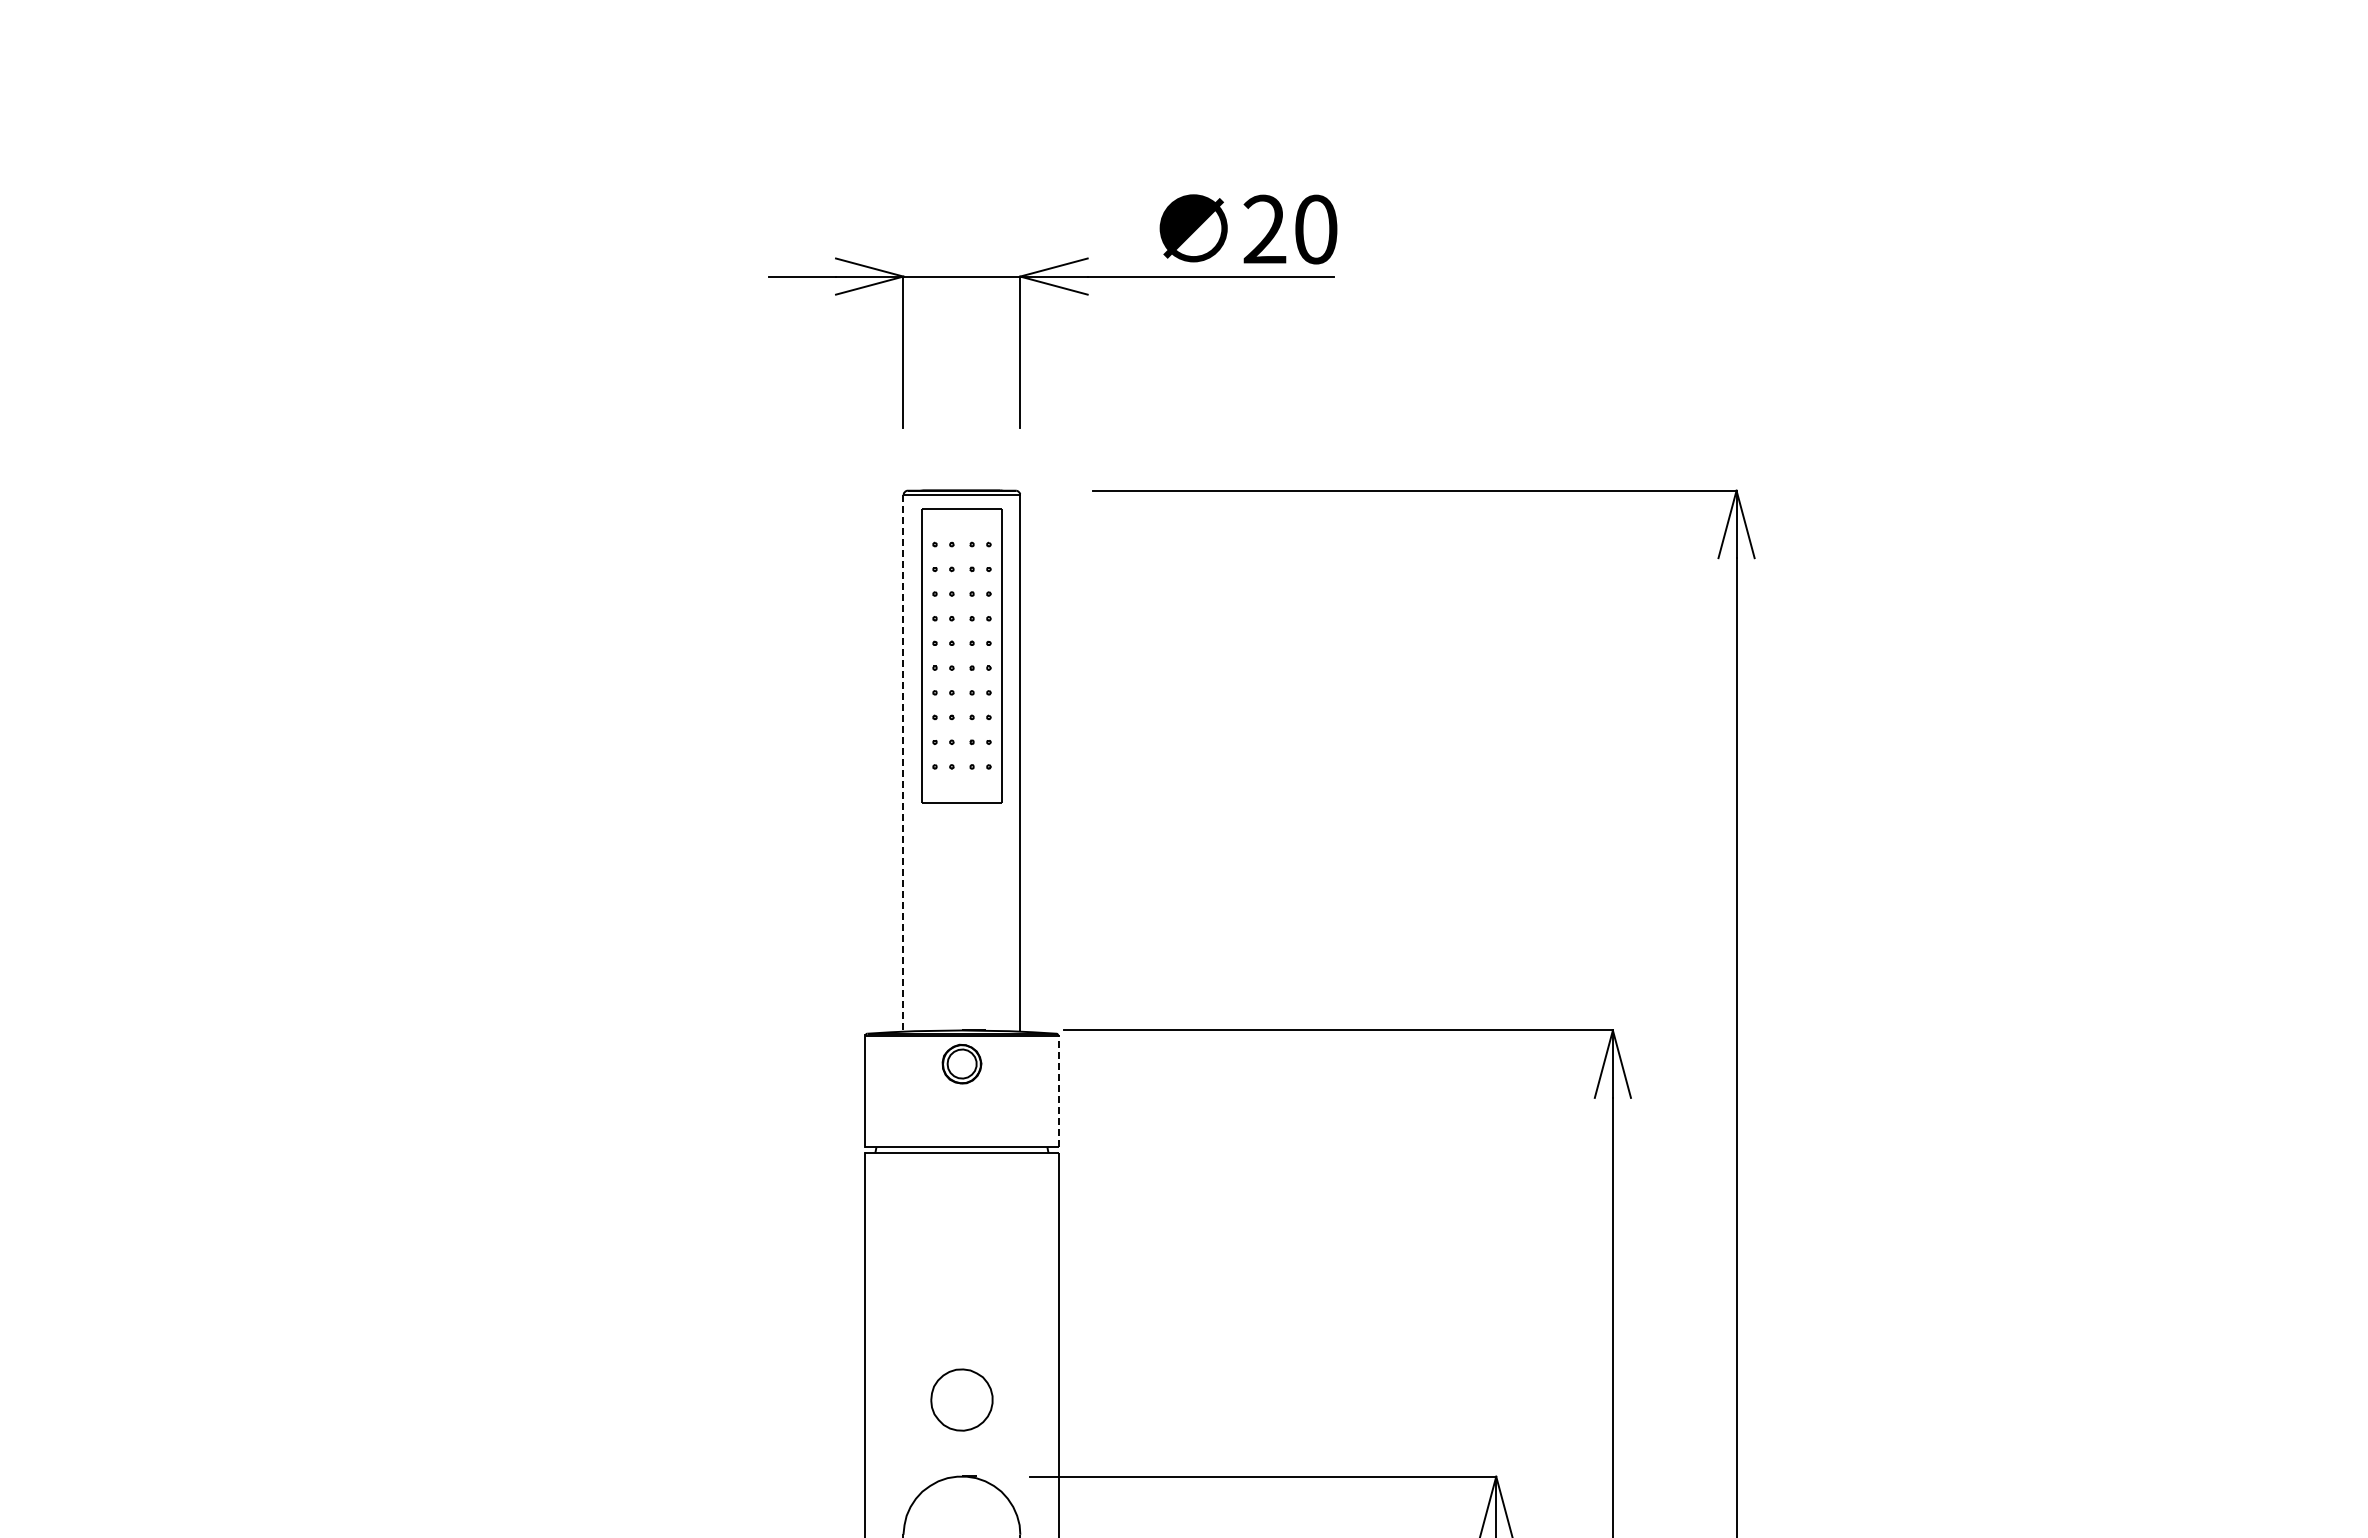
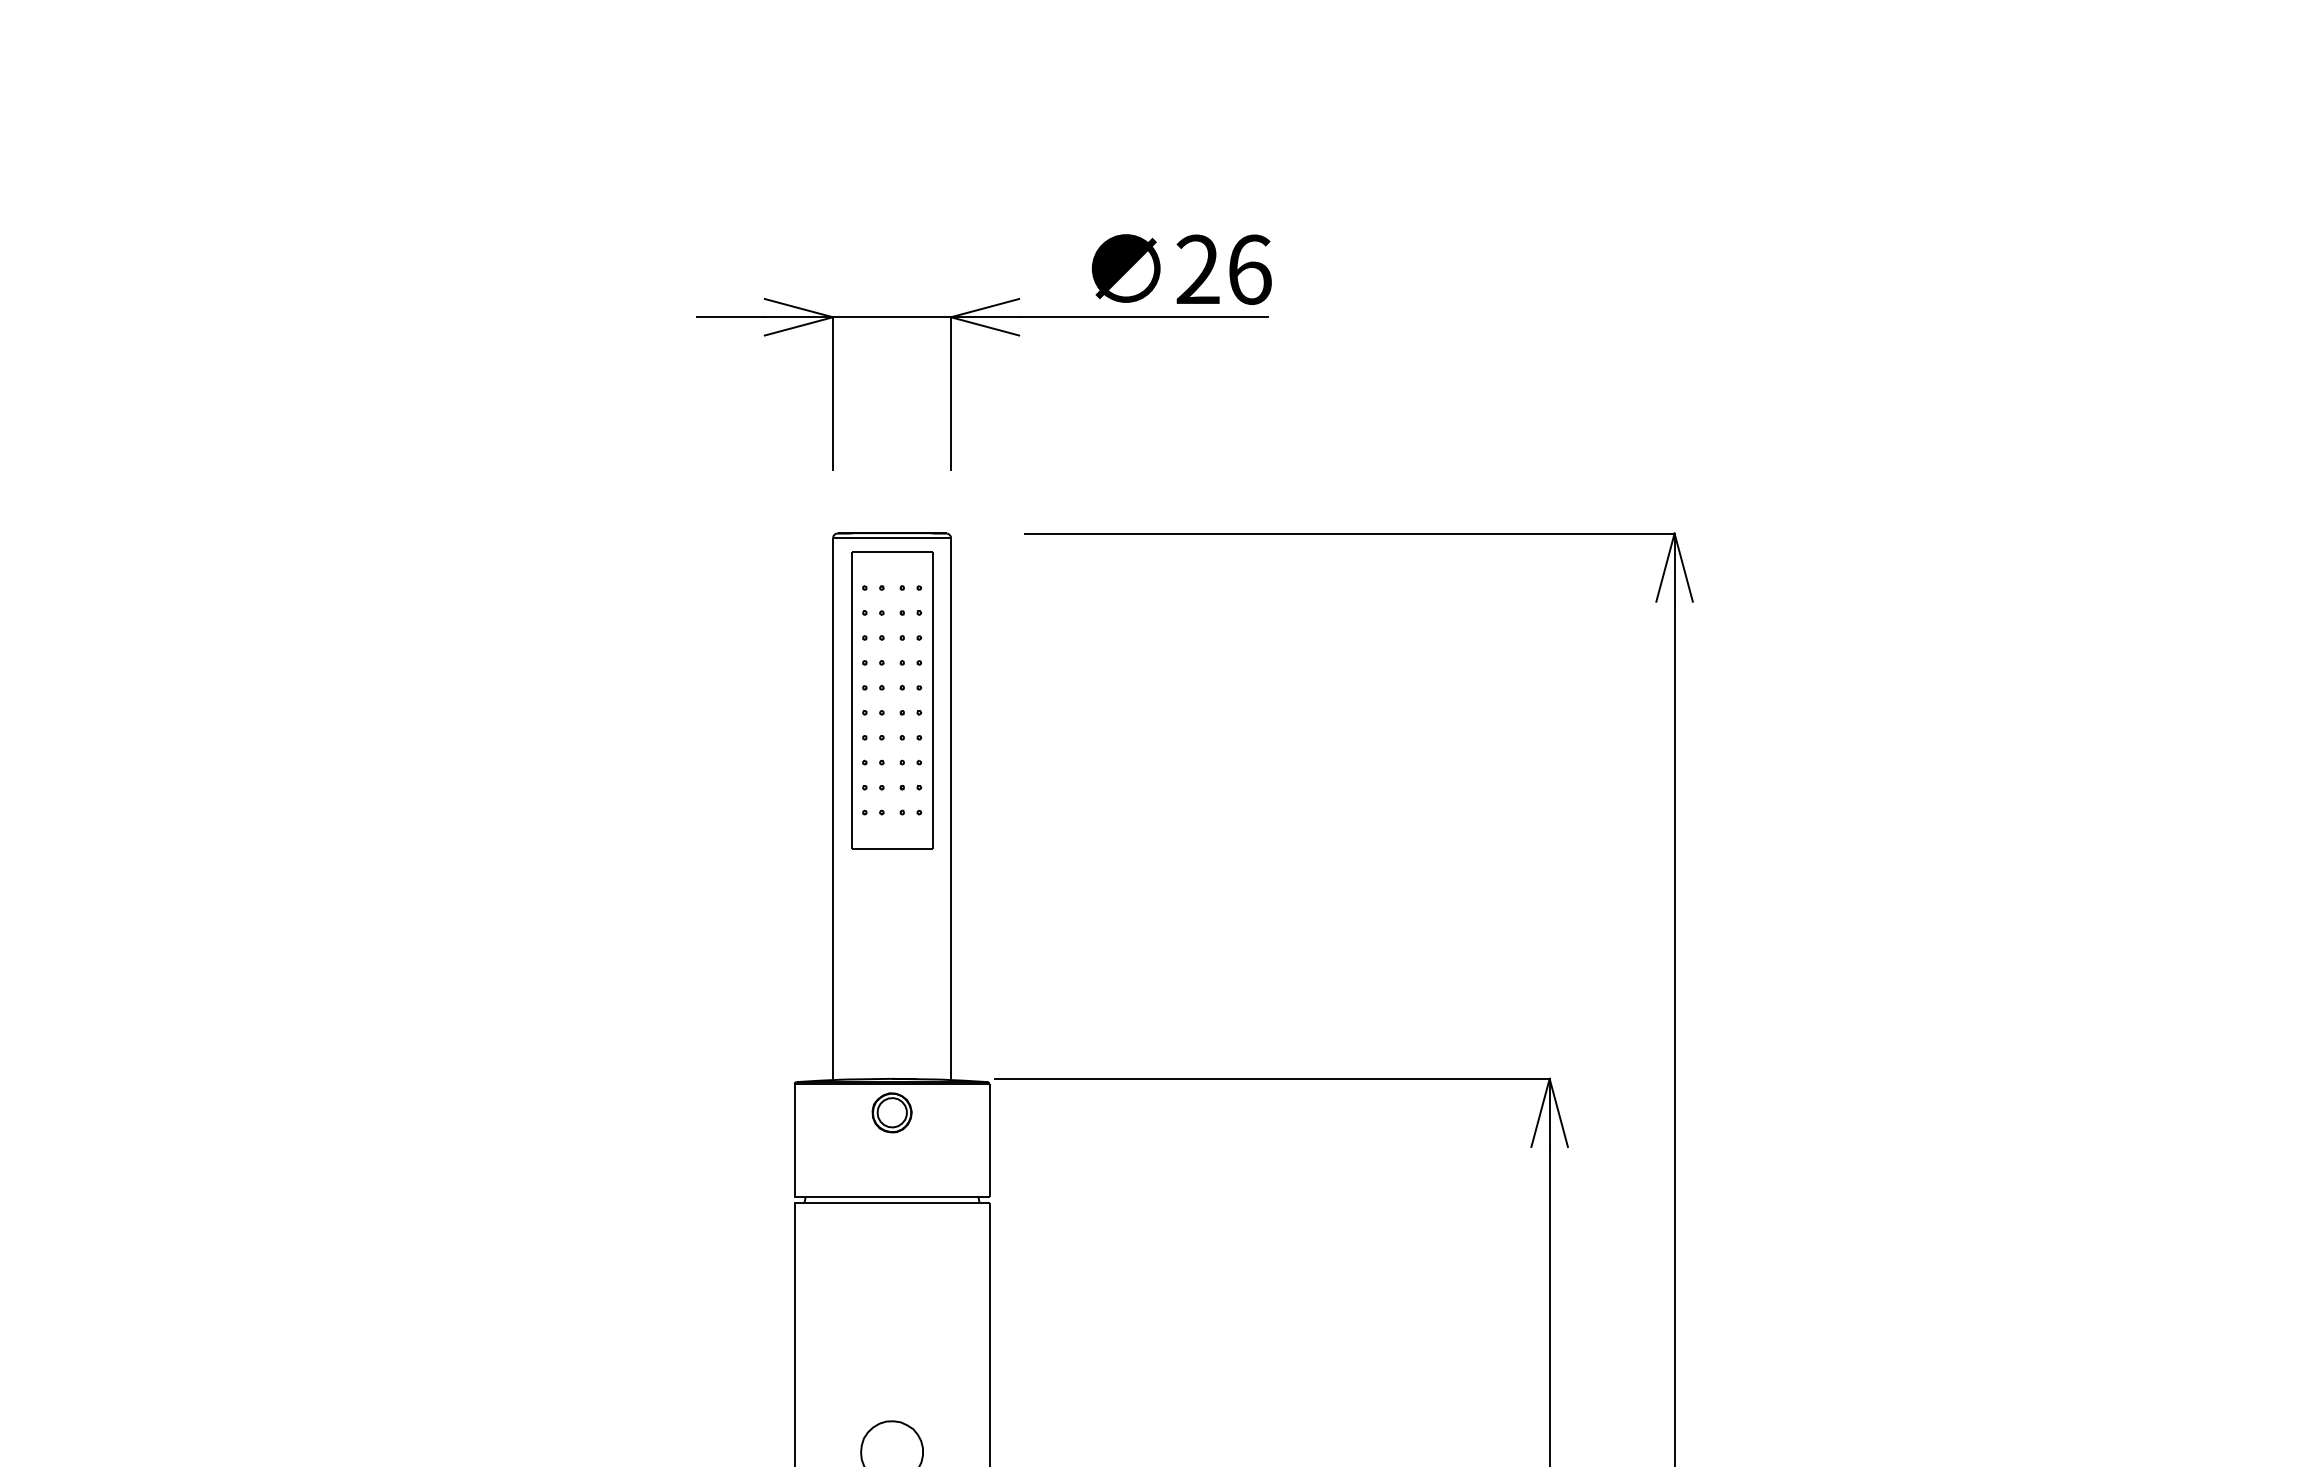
text: (1316, 229) -> (1250, 269), 20 -> 26
line: (903, 764) -> (833, 810), dashed -> solid
line: (1058, 1090) -> (989, 1139), dashed -> solid

